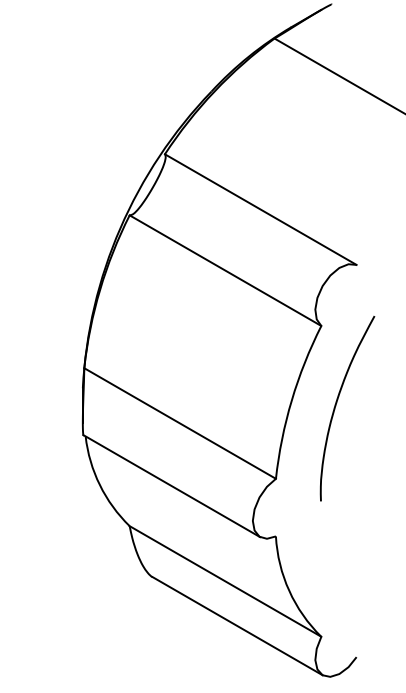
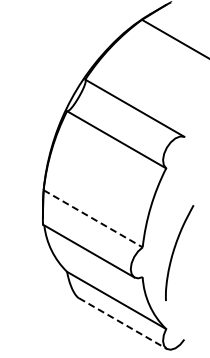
curve: (337, 407) -> (174, 252), moved
line: (180, 424) -> (93, 219), solid -> dashed
line: (236, 626) -> (122, 323), solid -> dashed

